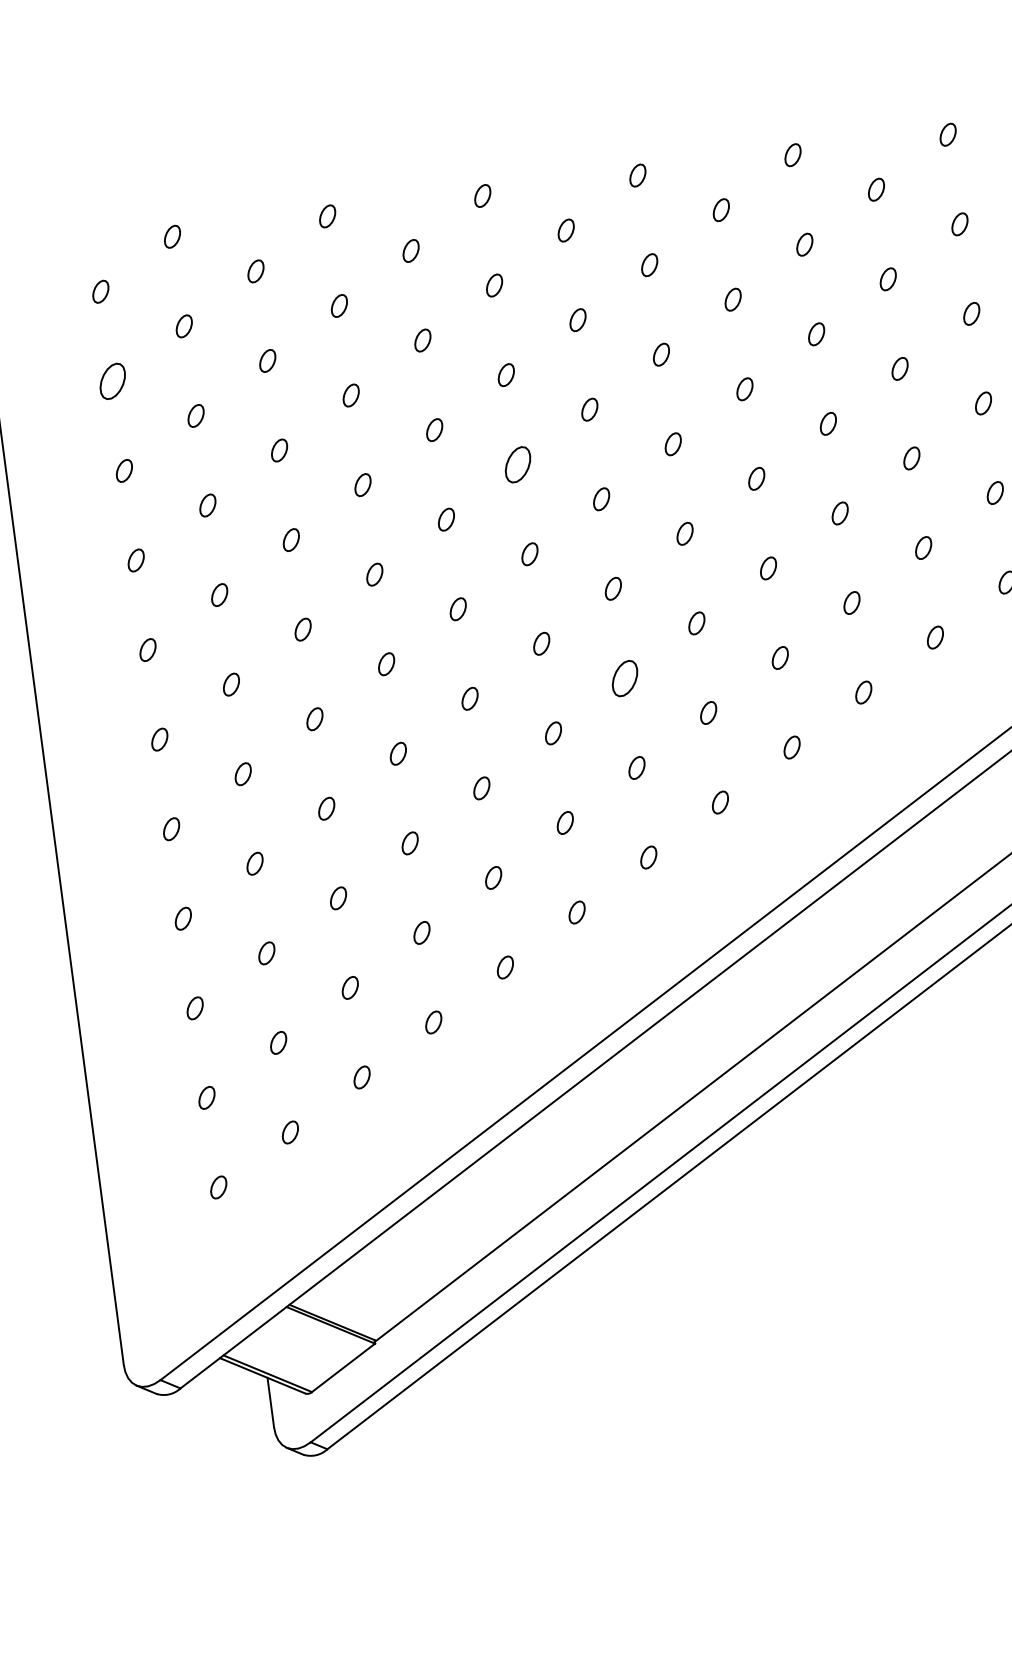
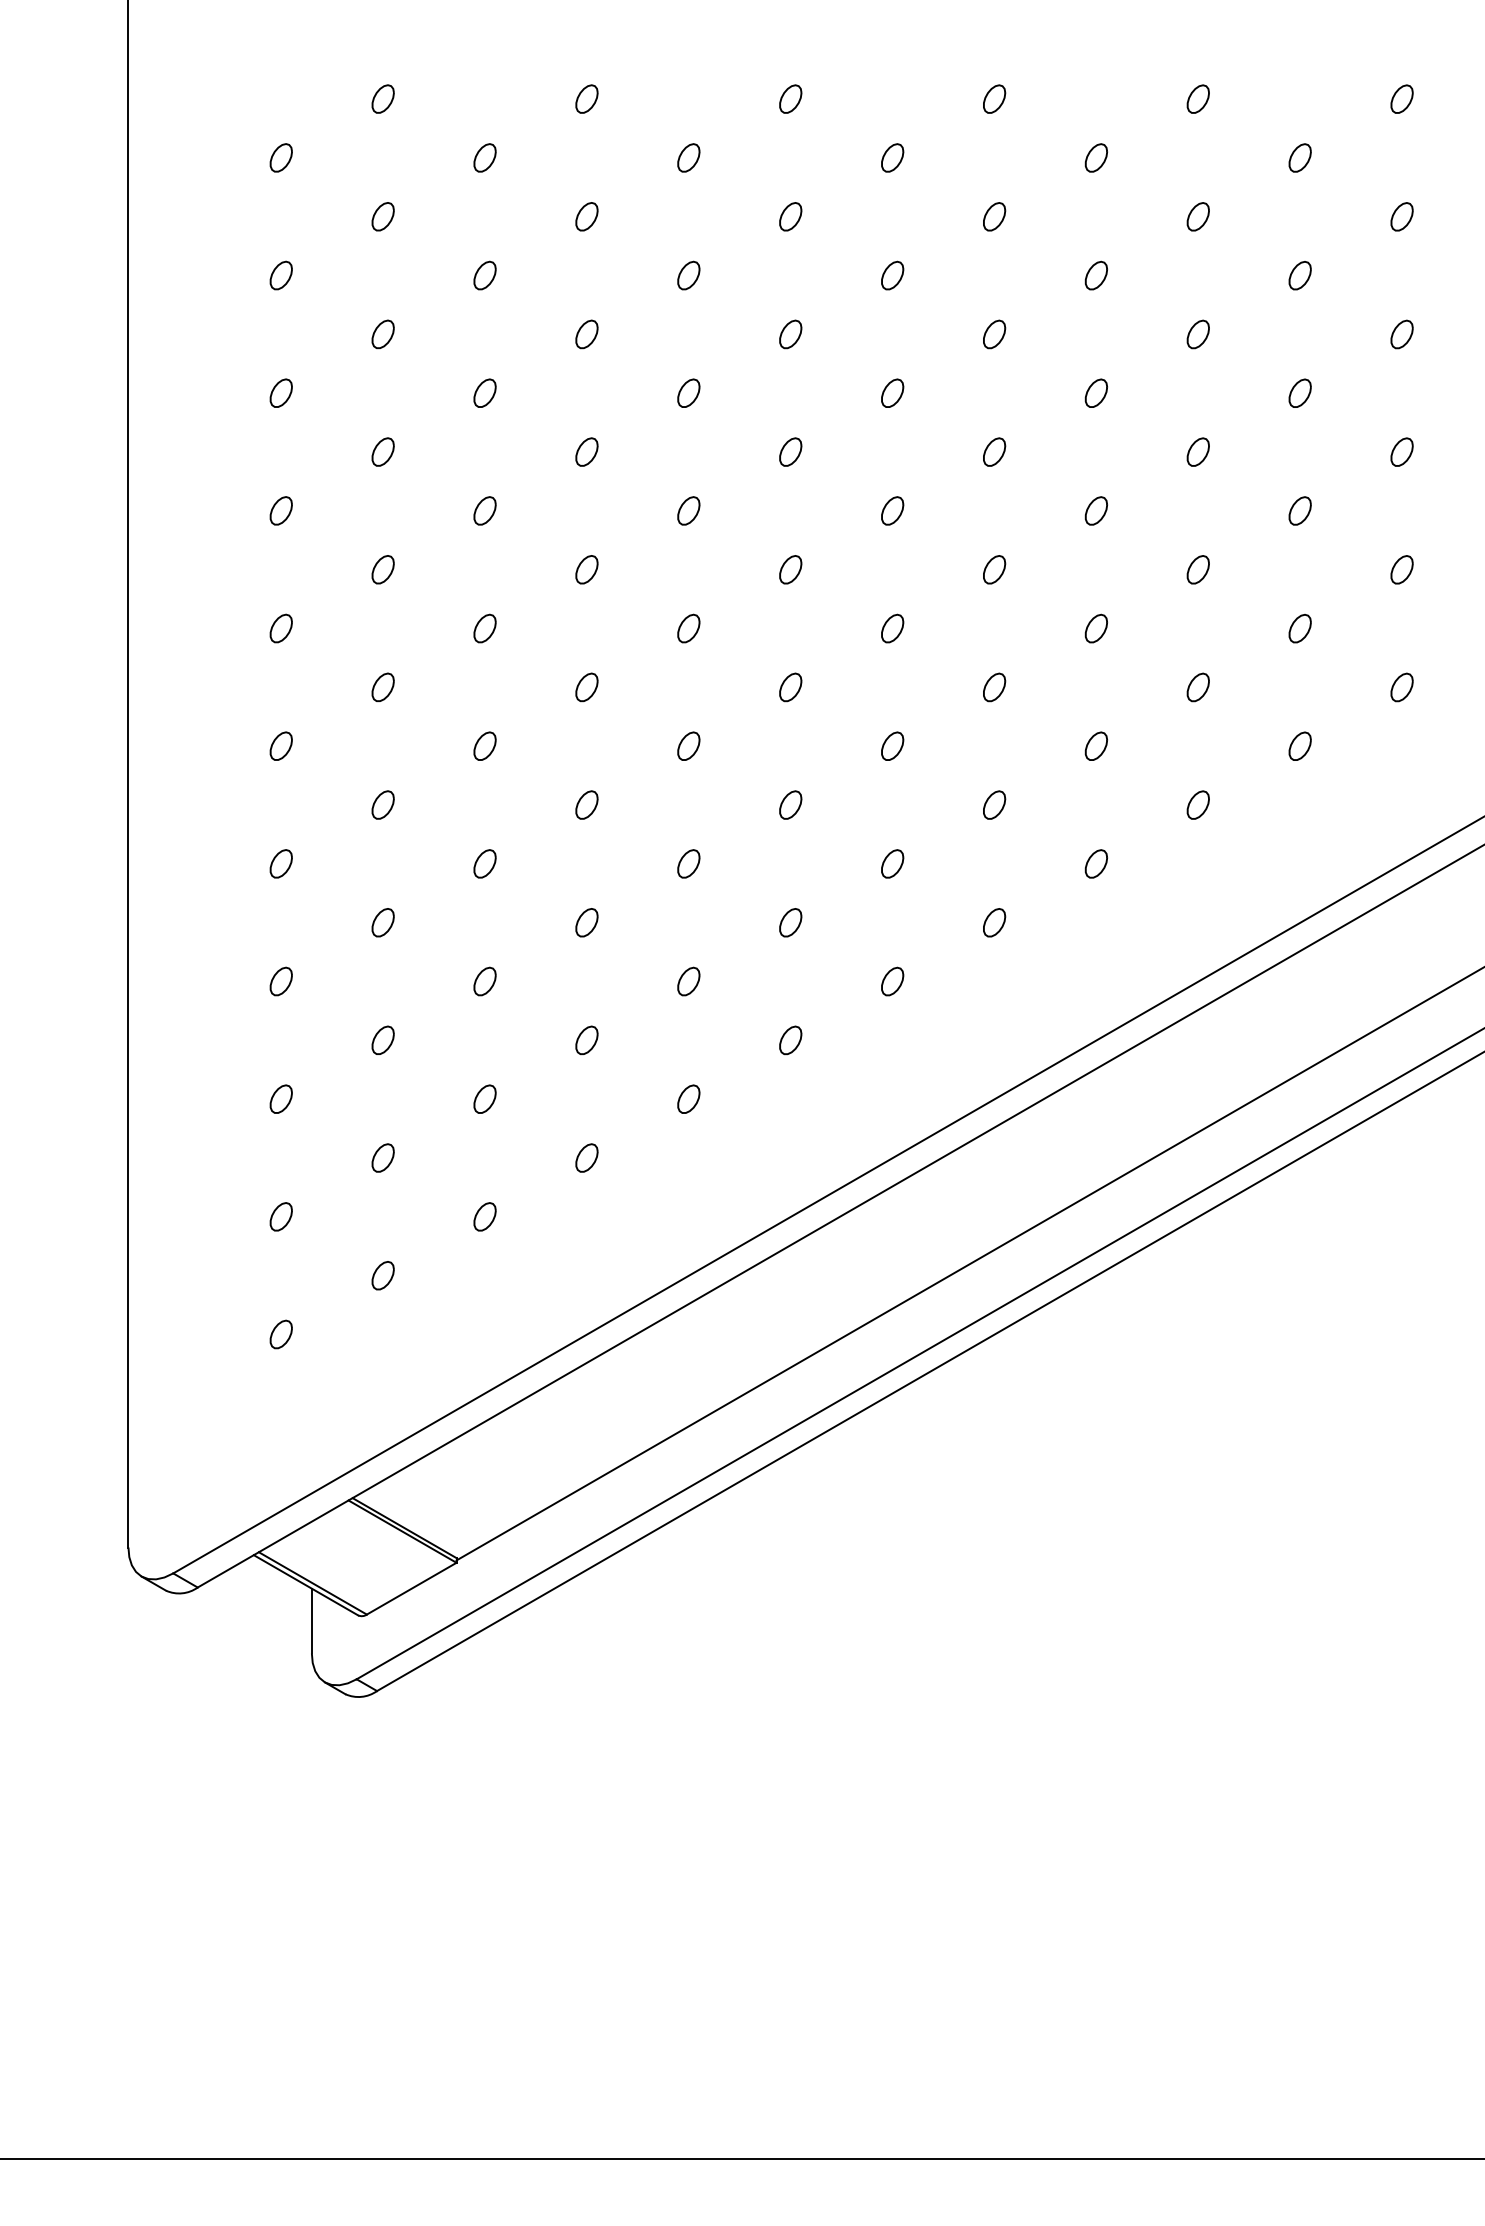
part: (112, 381) -> (280, 275), size x0.62
part: (517, 464) -> (790, 451), size x0.62
part: (625, 677) -> (892, 745), size x0.62

